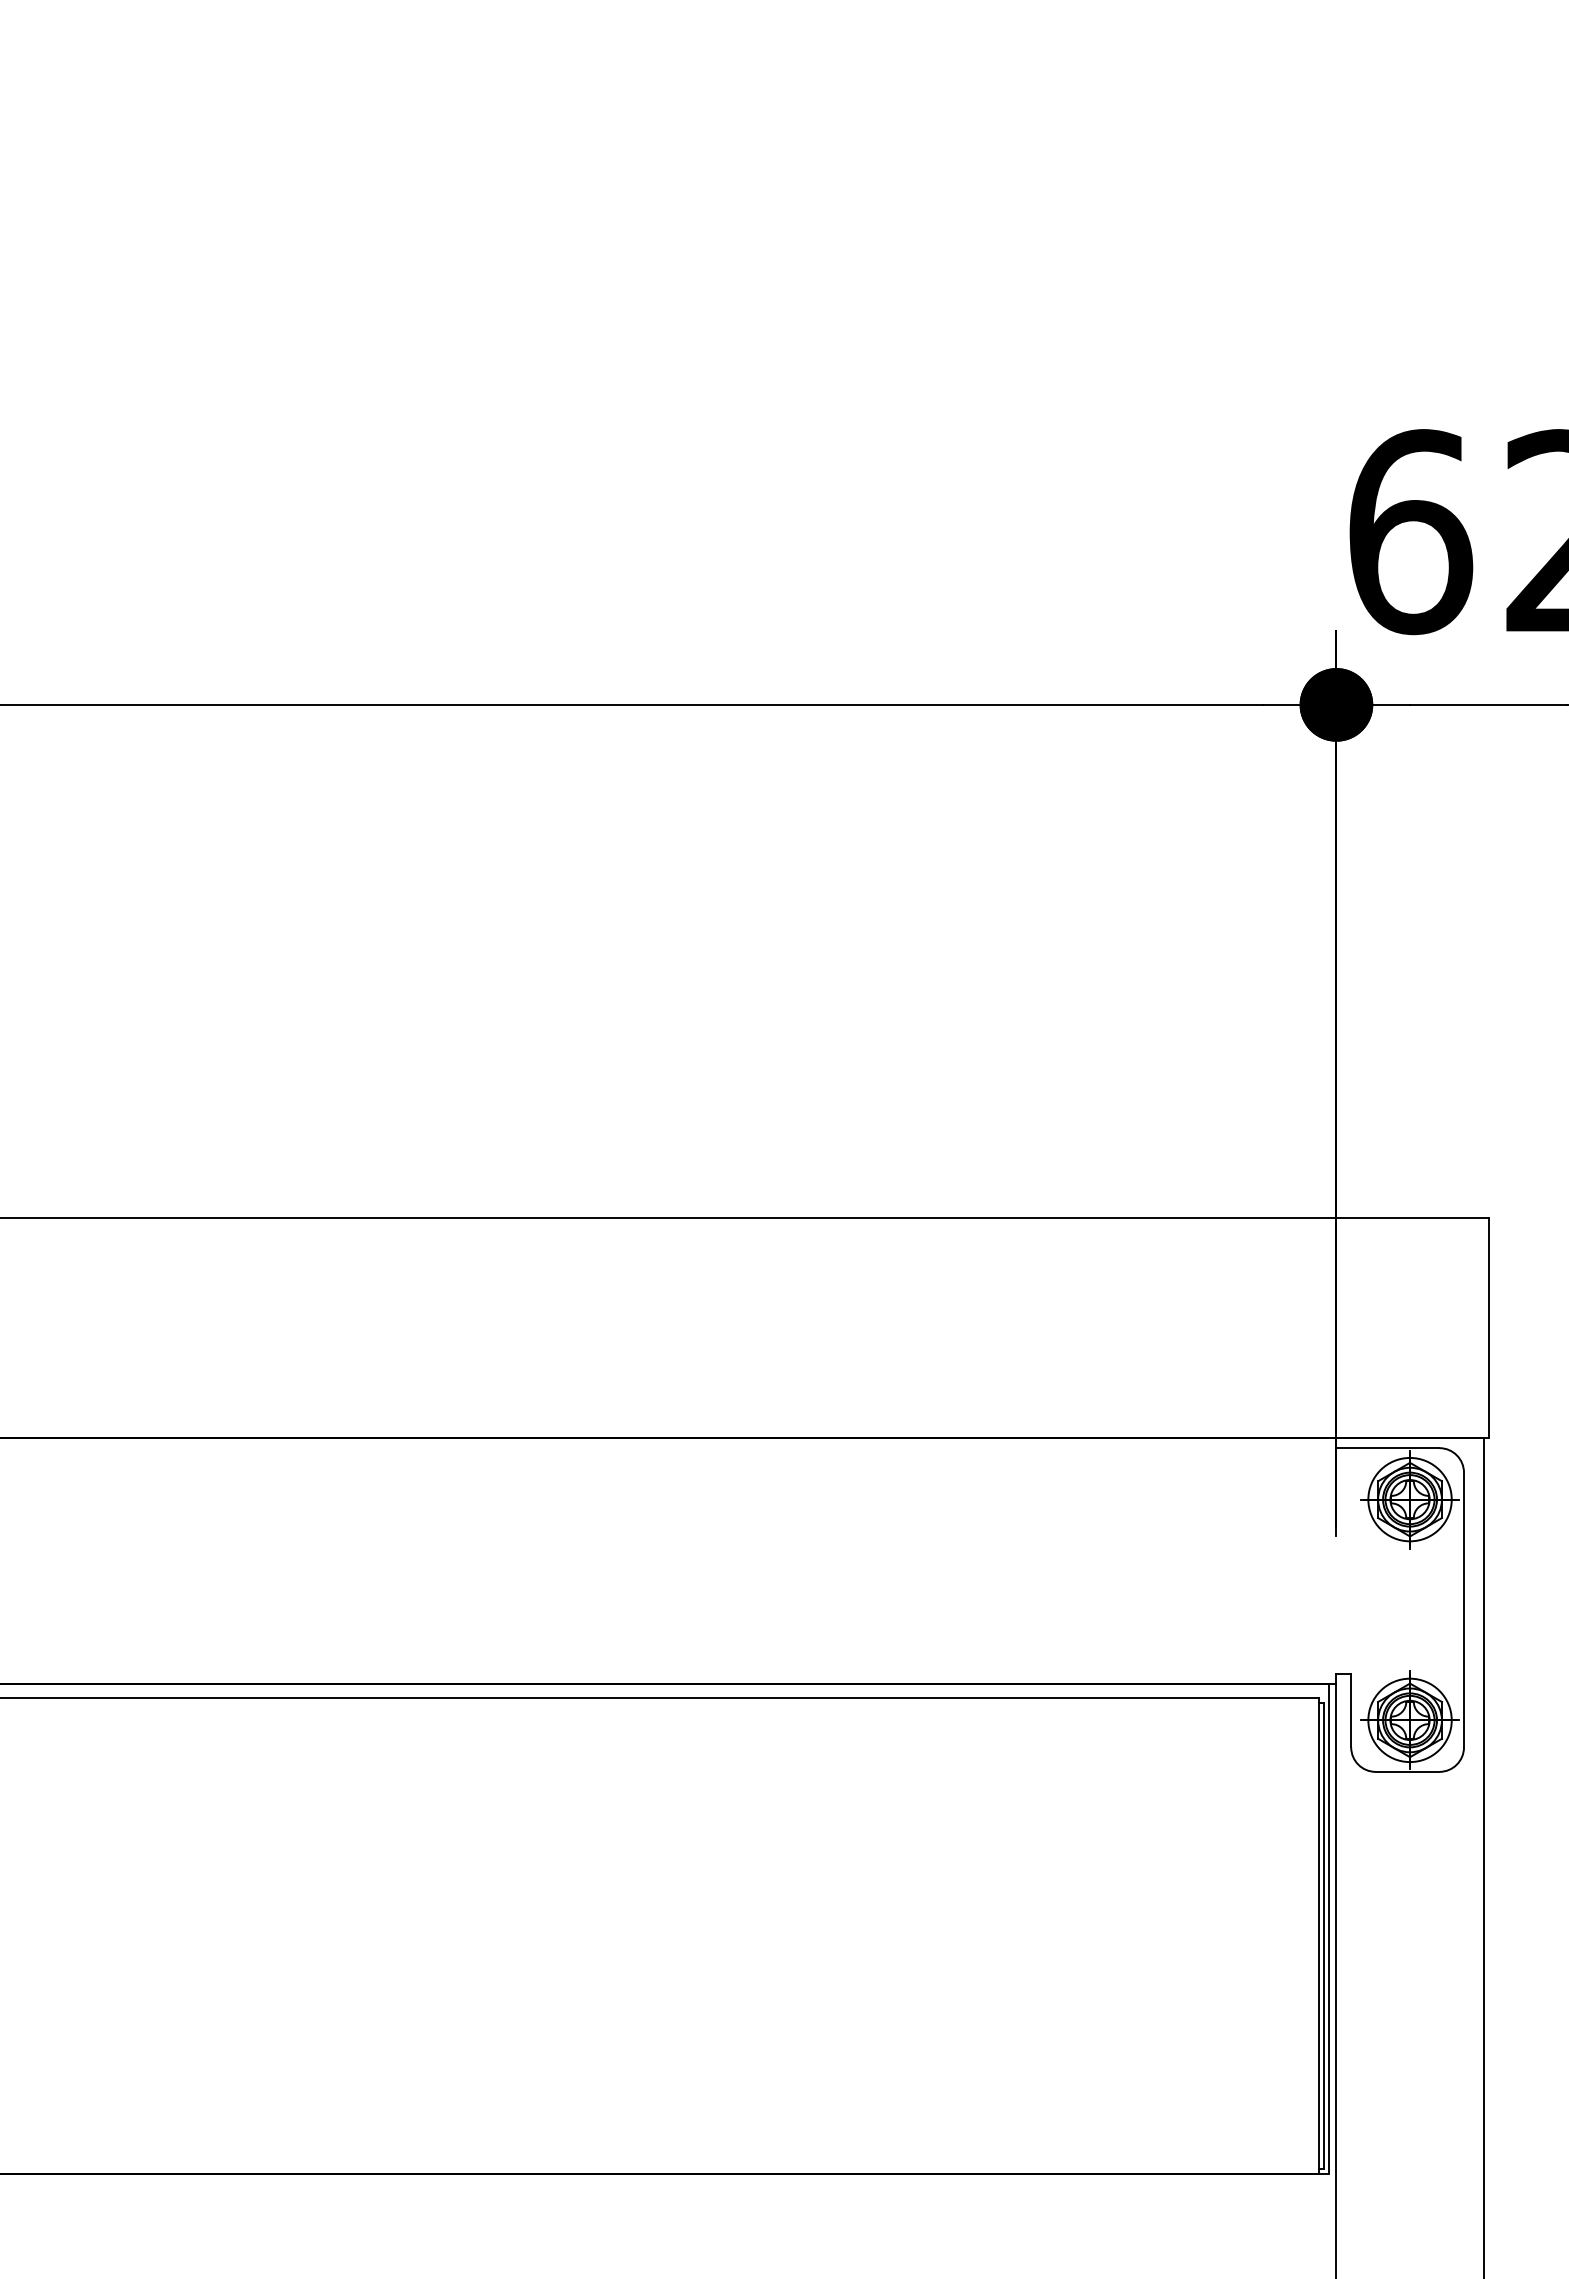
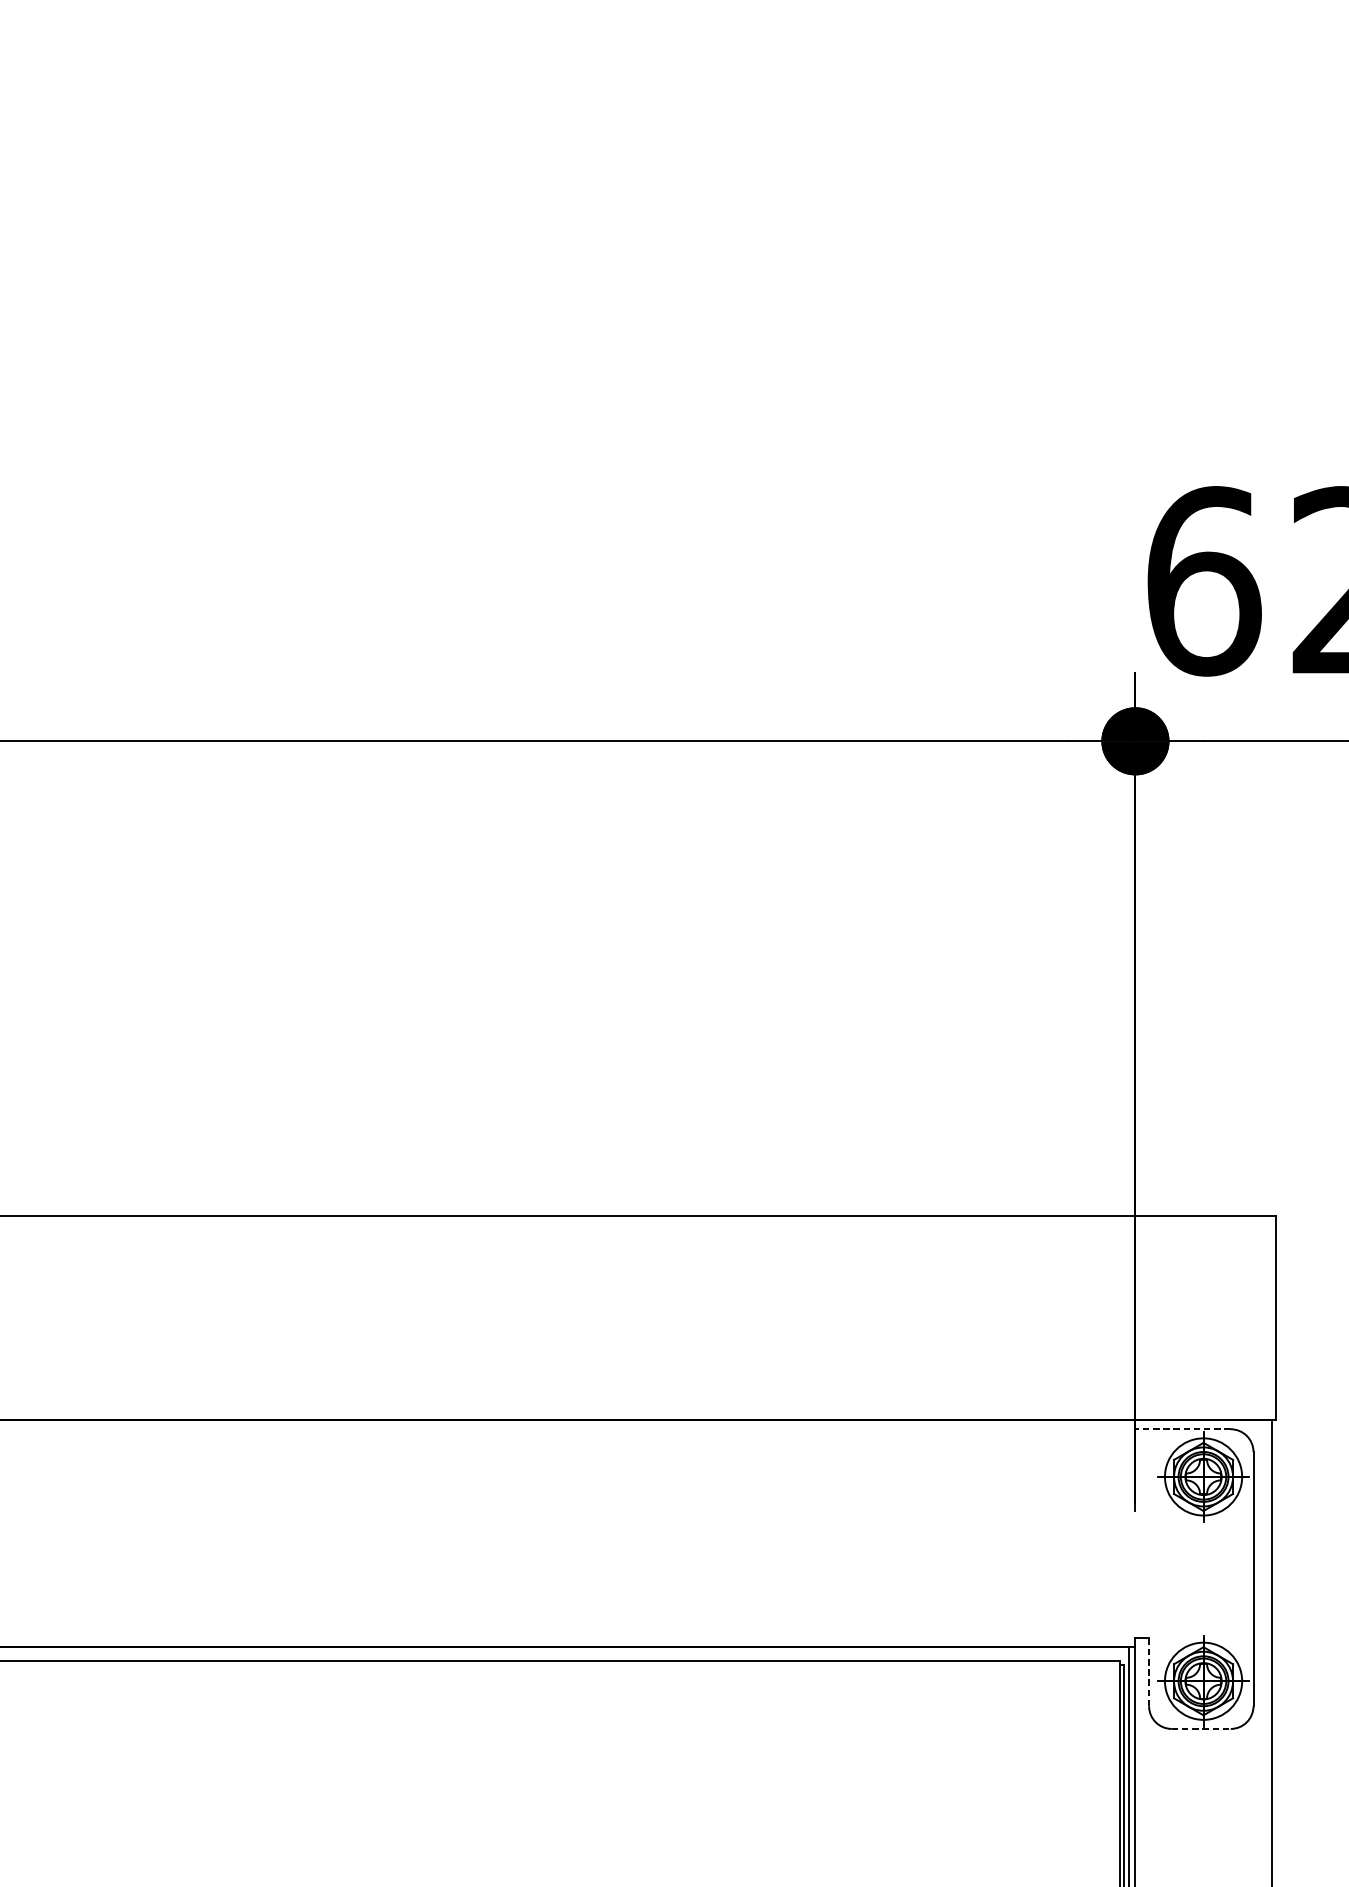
line: (1387, 1448) -> (1182, 1429), solid -> dashed
line: (1351, 1710) -> (1149, 1672), solid -> dashed
line: (1407, 1771) -> (1201, 1728), solid -> dashed

